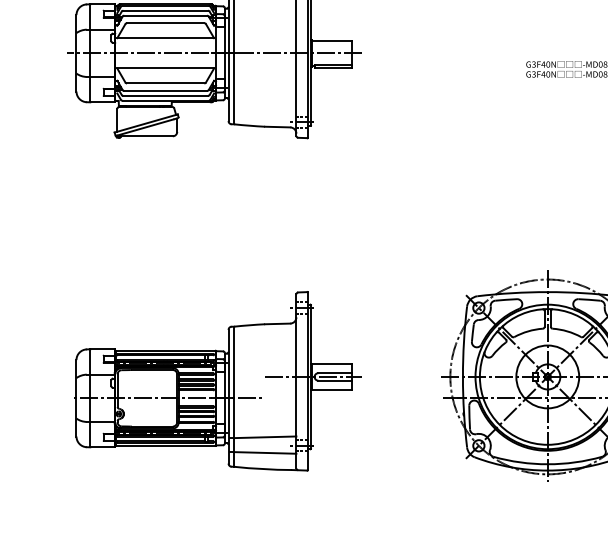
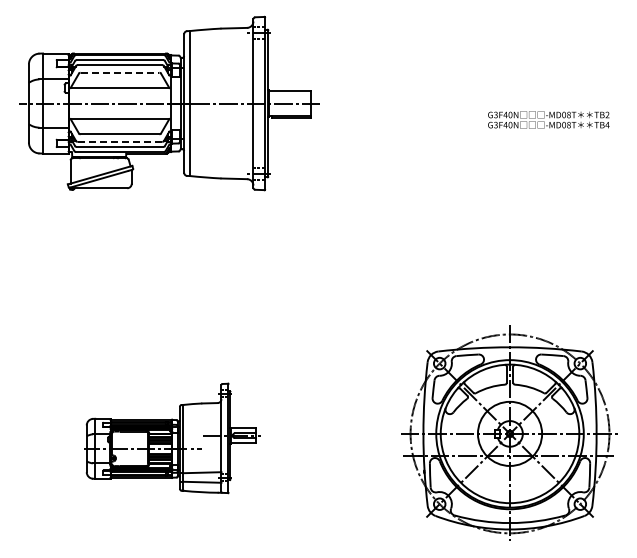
line: (166, 22) -> (120, 72), solid -> dashed
line: (166, 90) -> (120, 141), solid -> dashed
part: (218, 381) -> (173, 438), size x0.6

